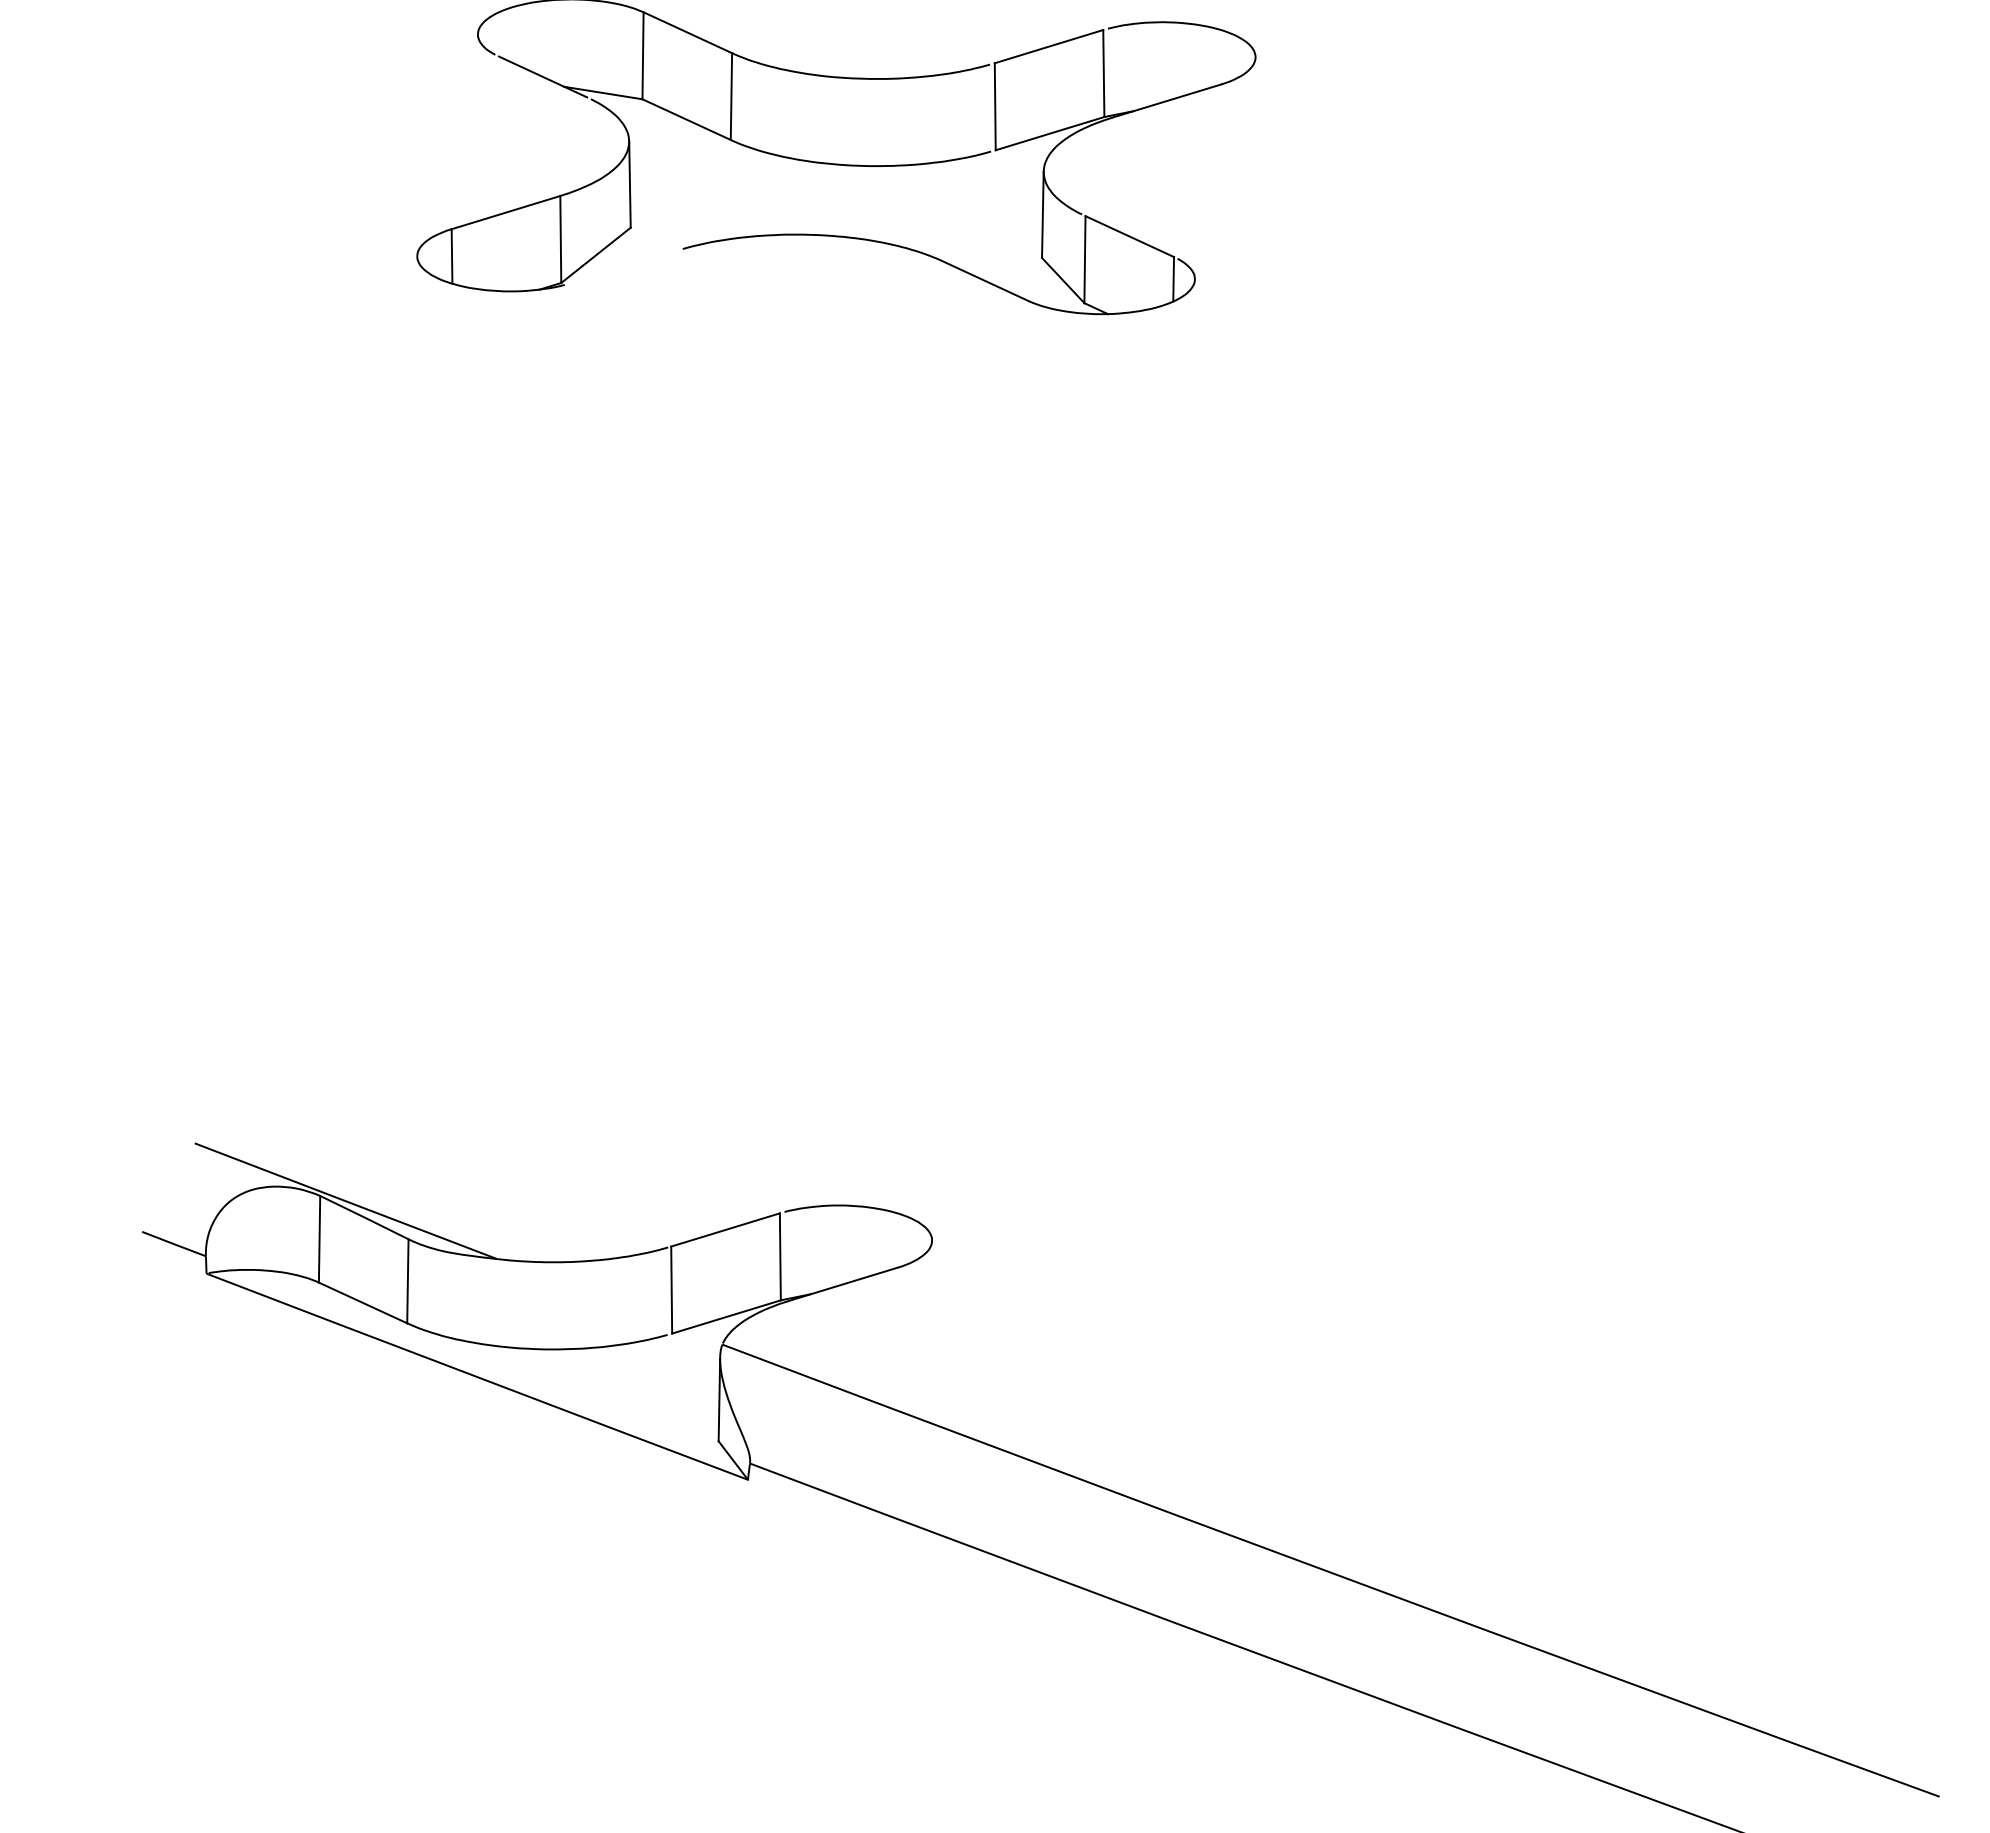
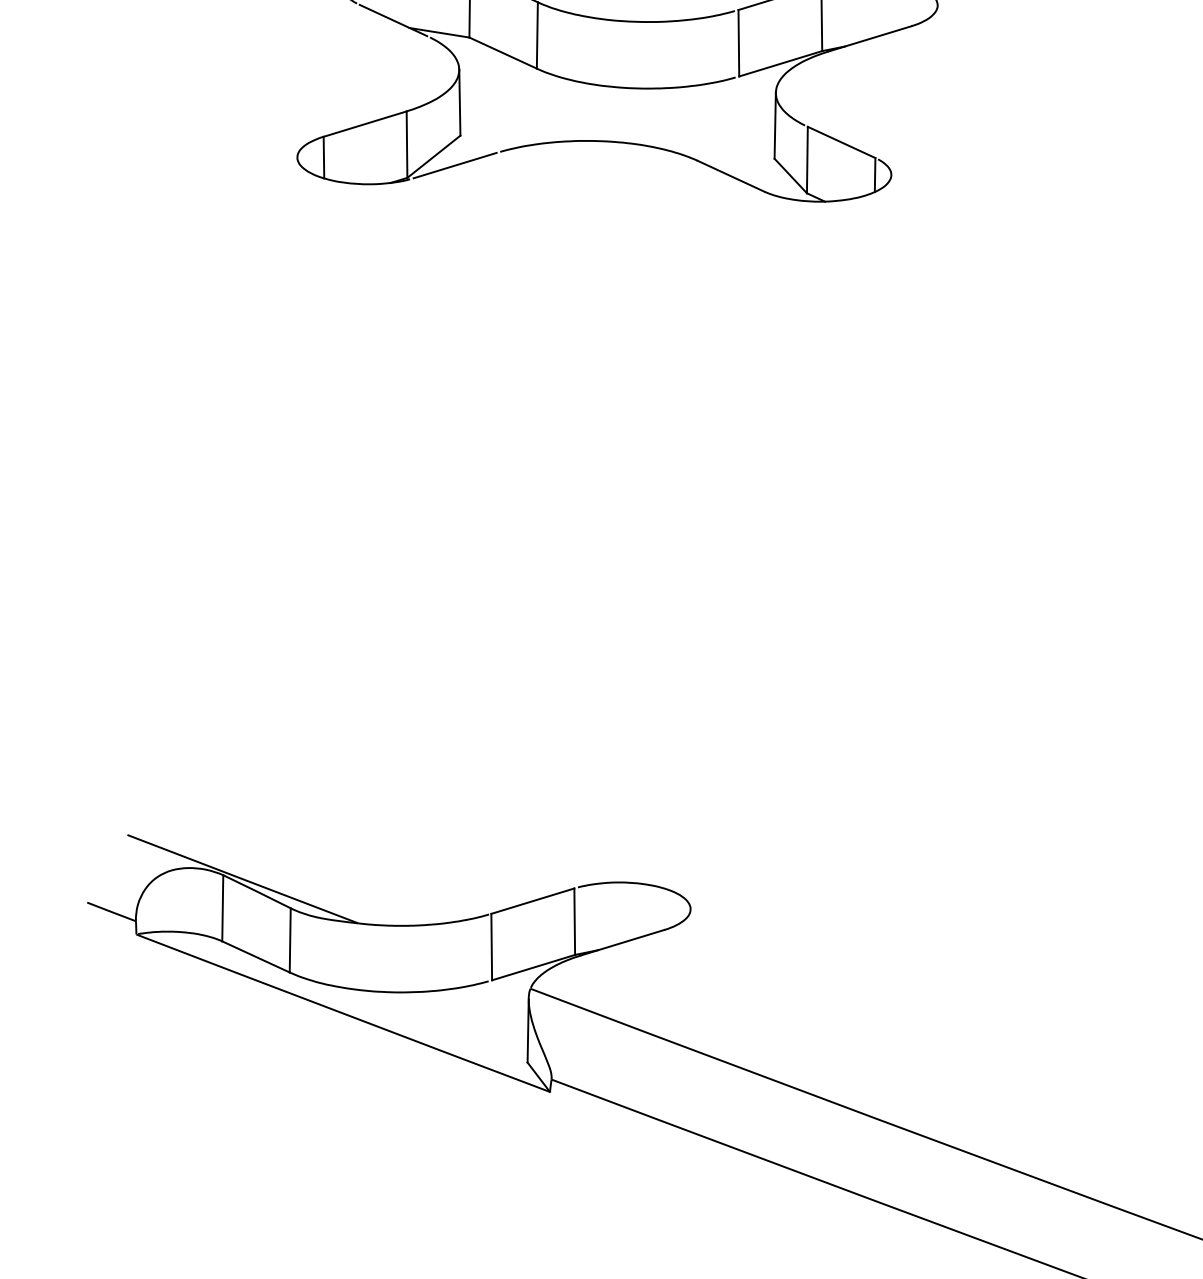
line: (623, 266) -> (454, 165), added

